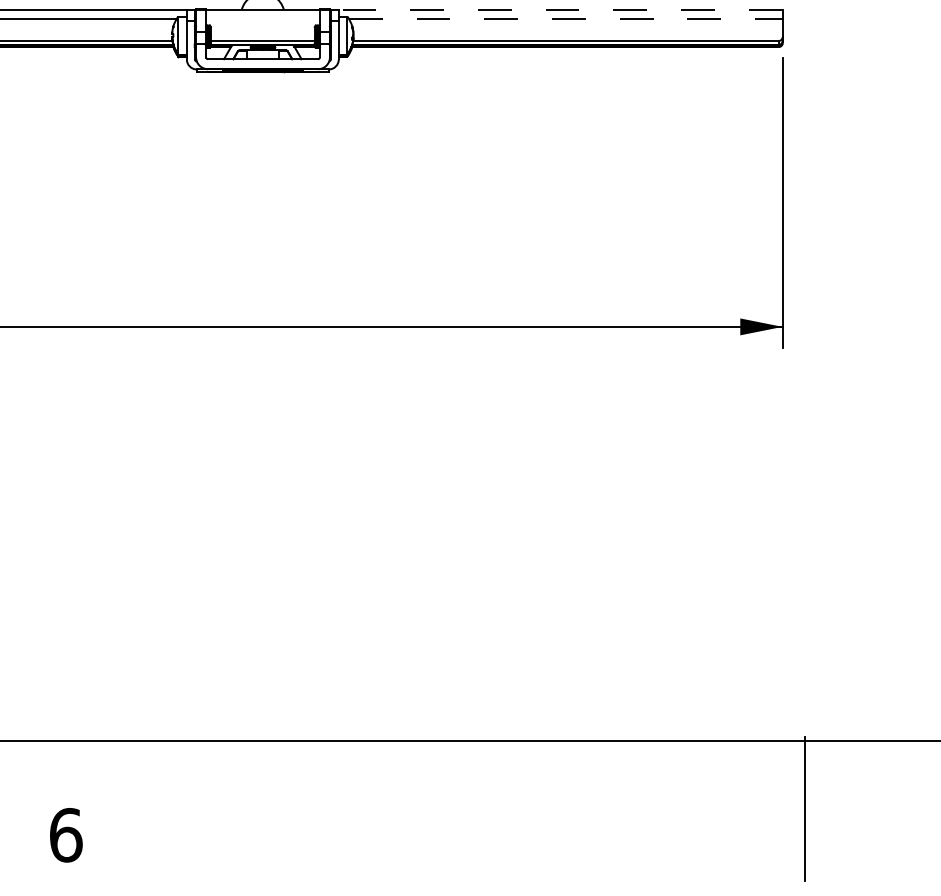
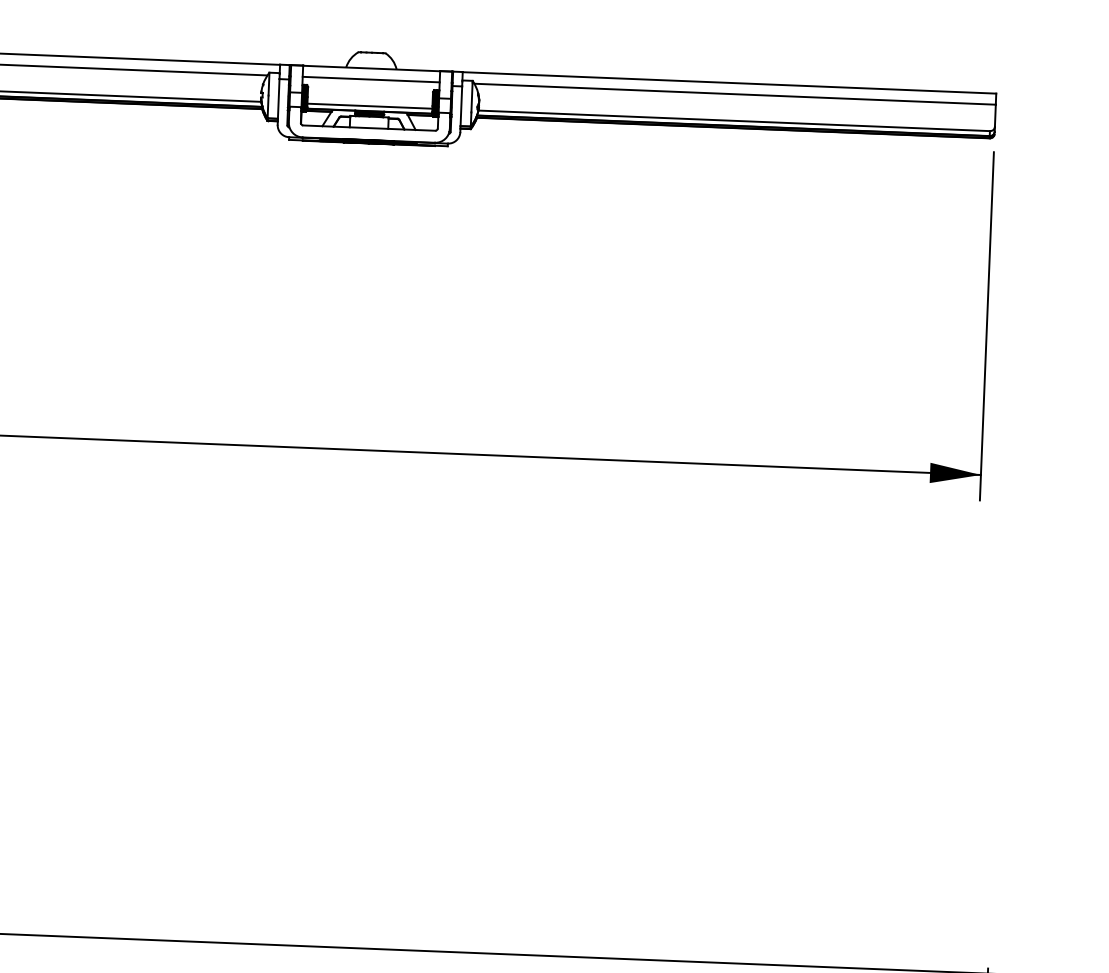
line: (560, 9) -> (729, 82), dashed -> solid
line: (263, 18) -> (371, 79), added
line: (565, 18) -> (734, 93), dashed -> solid

